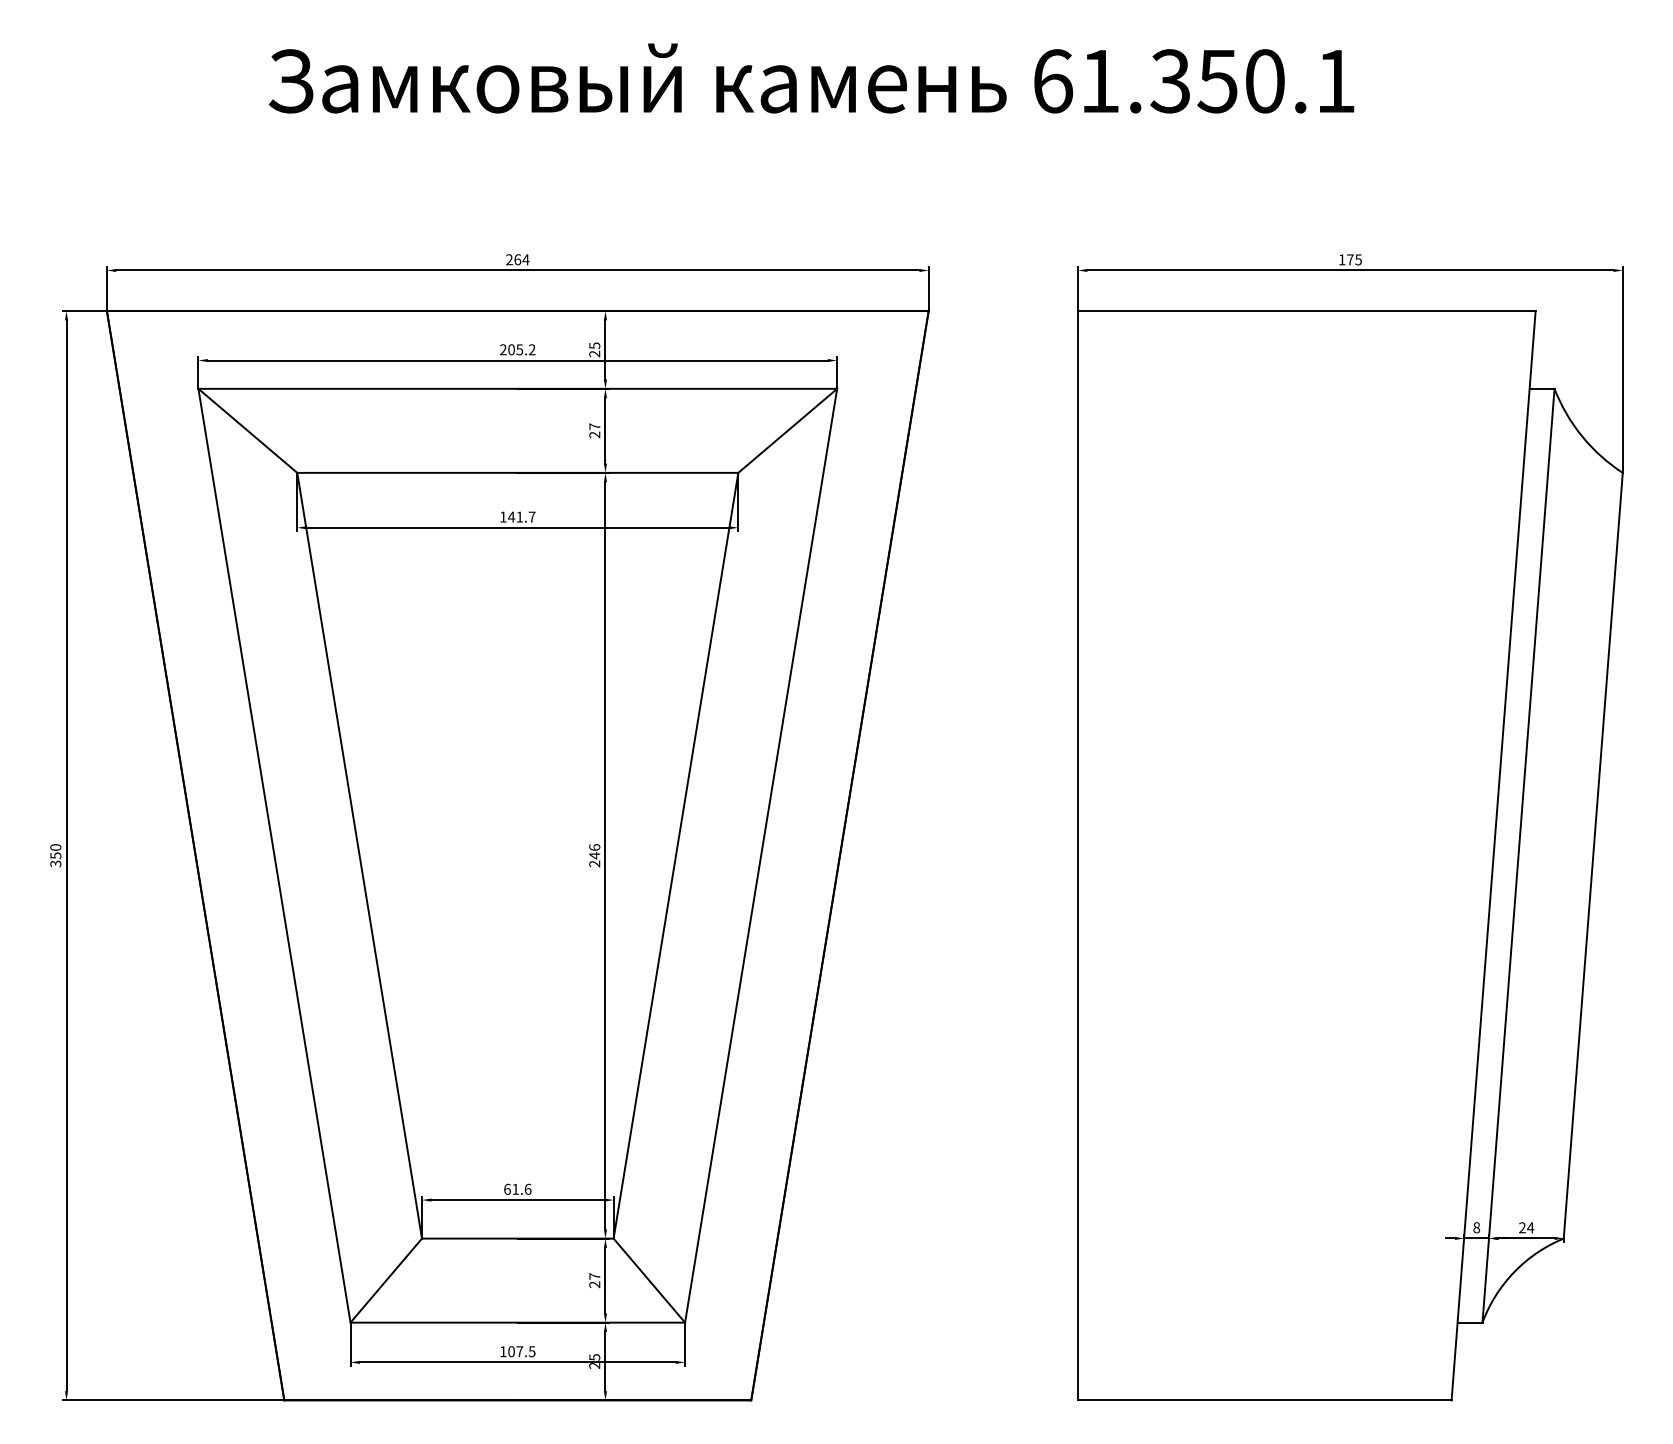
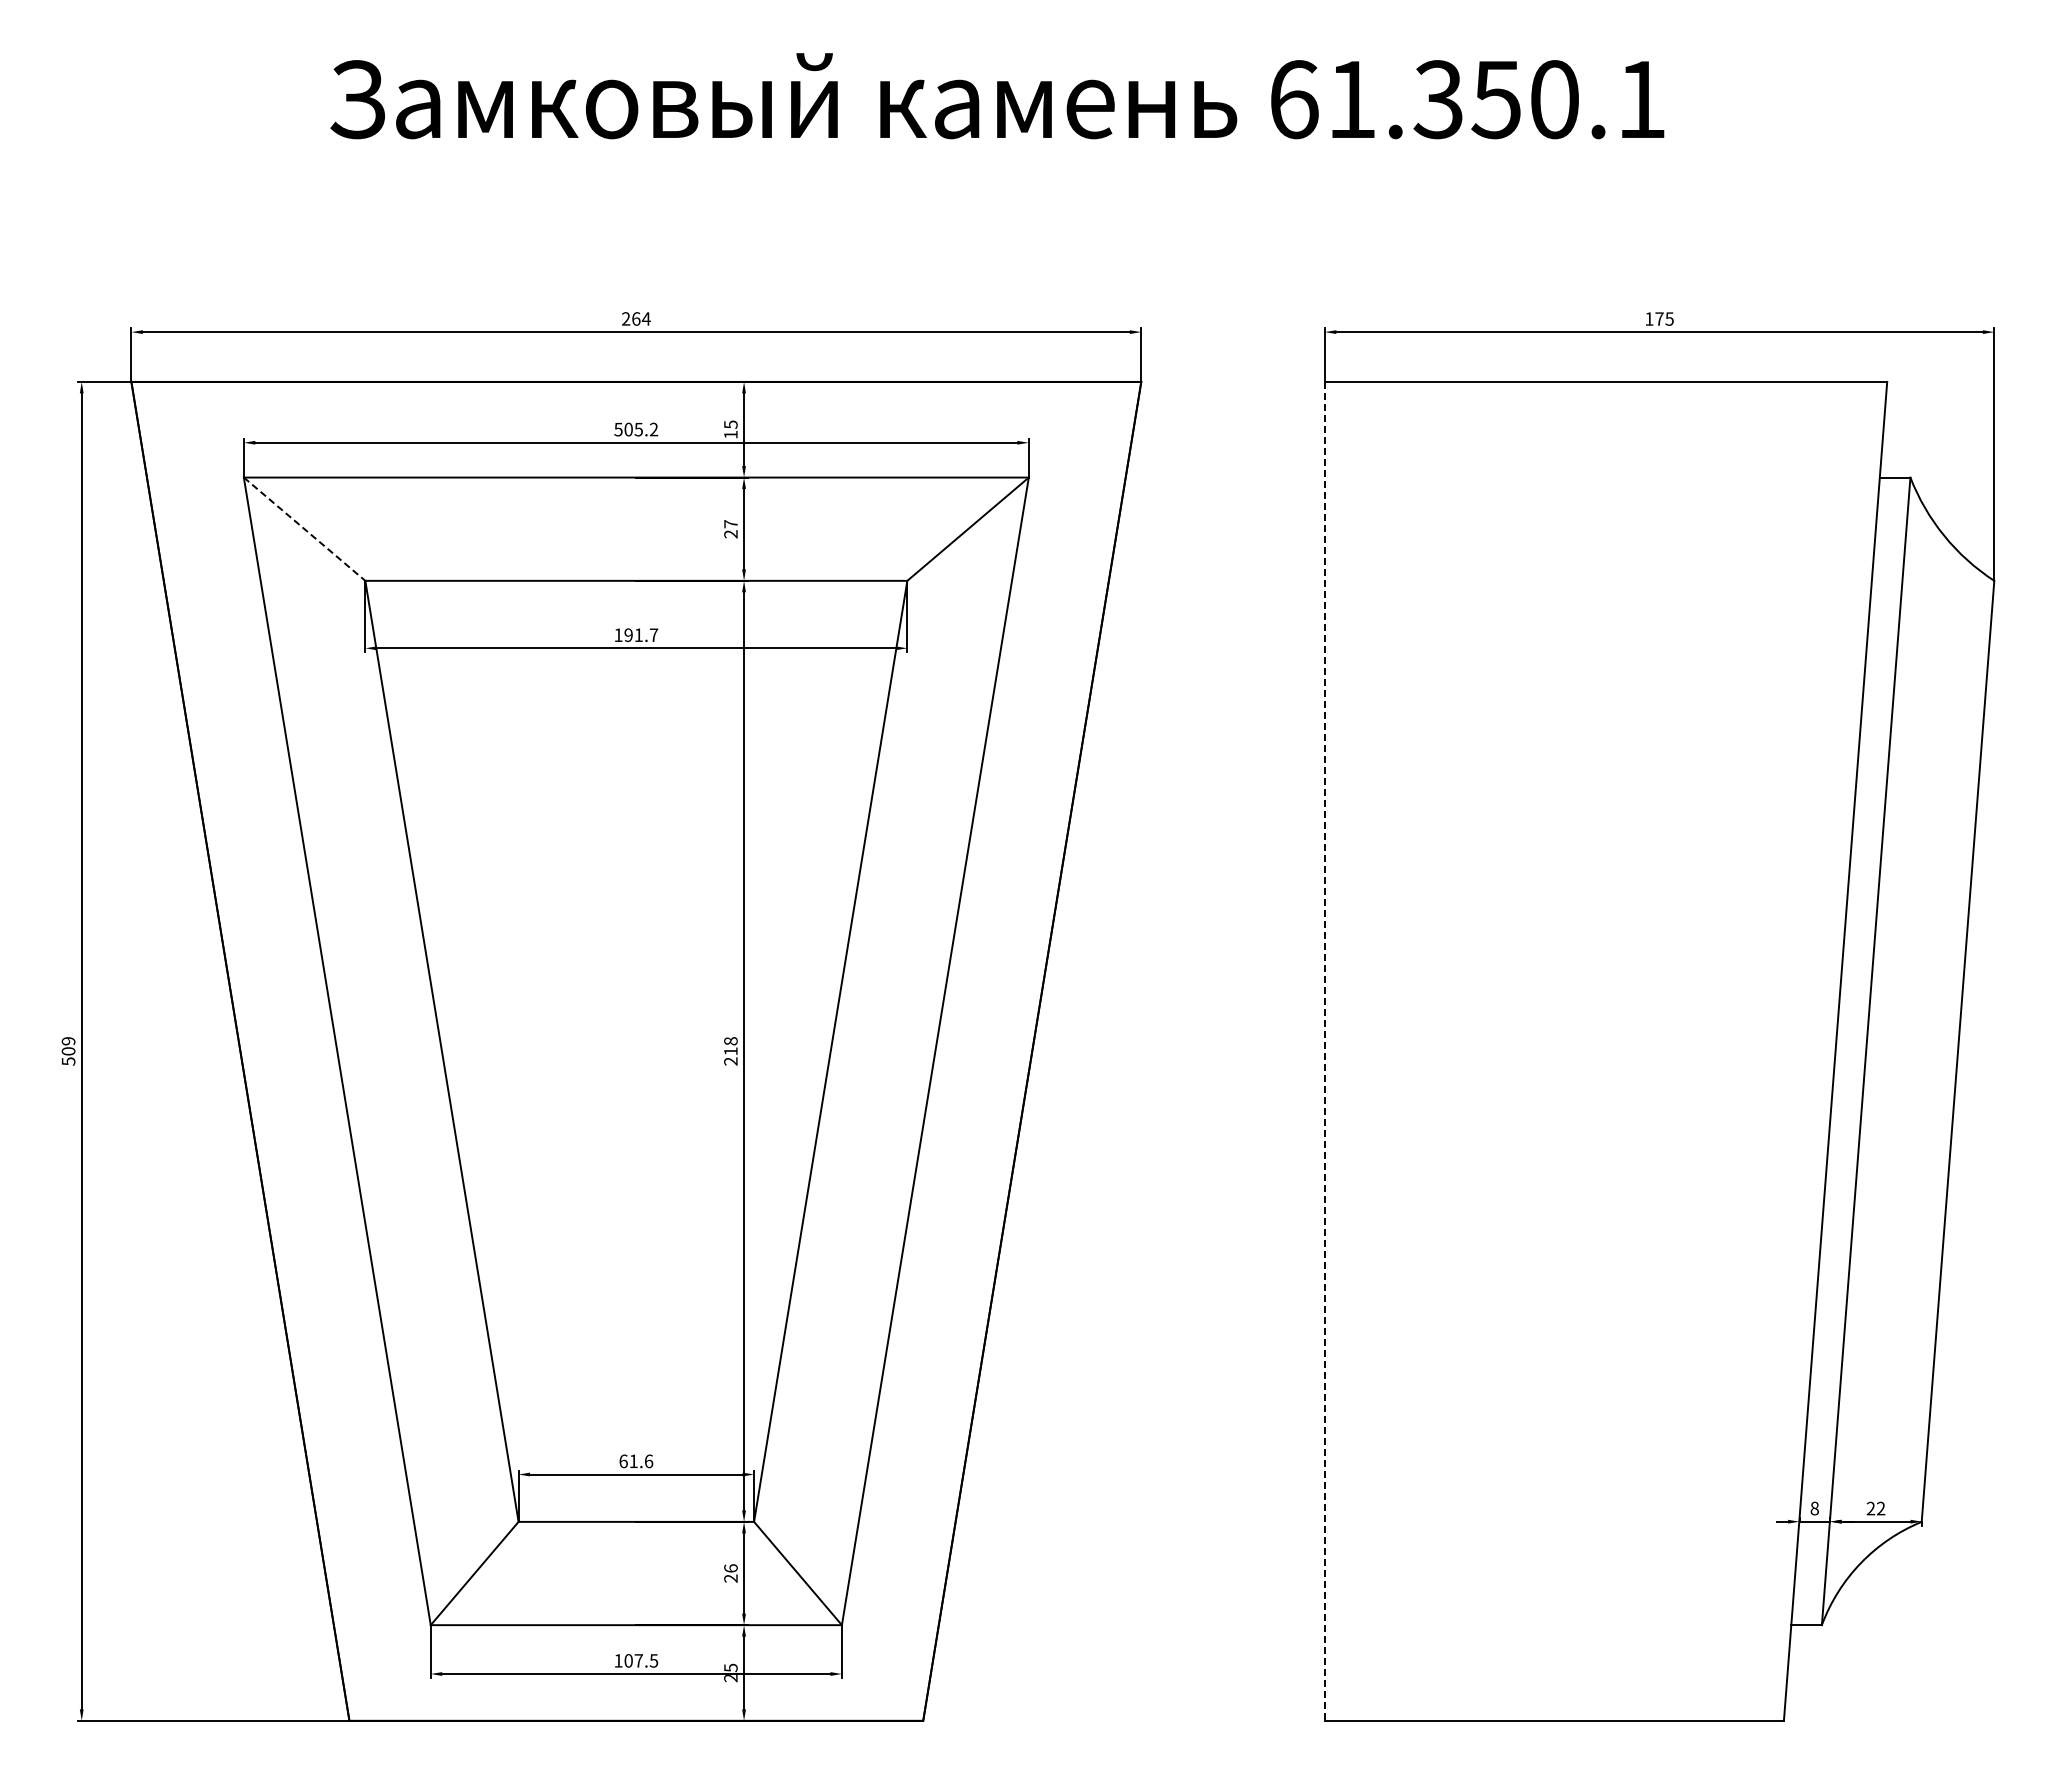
text: (503, 349) -> (618, 429), 205.2 -> 505.2
text: (594, 353) -> (730, 434), 25 -> 15
line: (247, 431) -> (304, 529), solid -> dashed
text: (511, 517) -> (628, 635), 141.7 -> 191.7
text: (594, 851) -> (730, 1046), 246 -> 218
text: (55, 855) -> (68, 1051), 350 -> 509
line: (1077, 855) -> (1324, 1051), solid -> dashed
text: (1530, 1227) -> (1880, 1508), 24 -> 22
text: (594, 1276) -> (730, 1568), 27 -> 26

